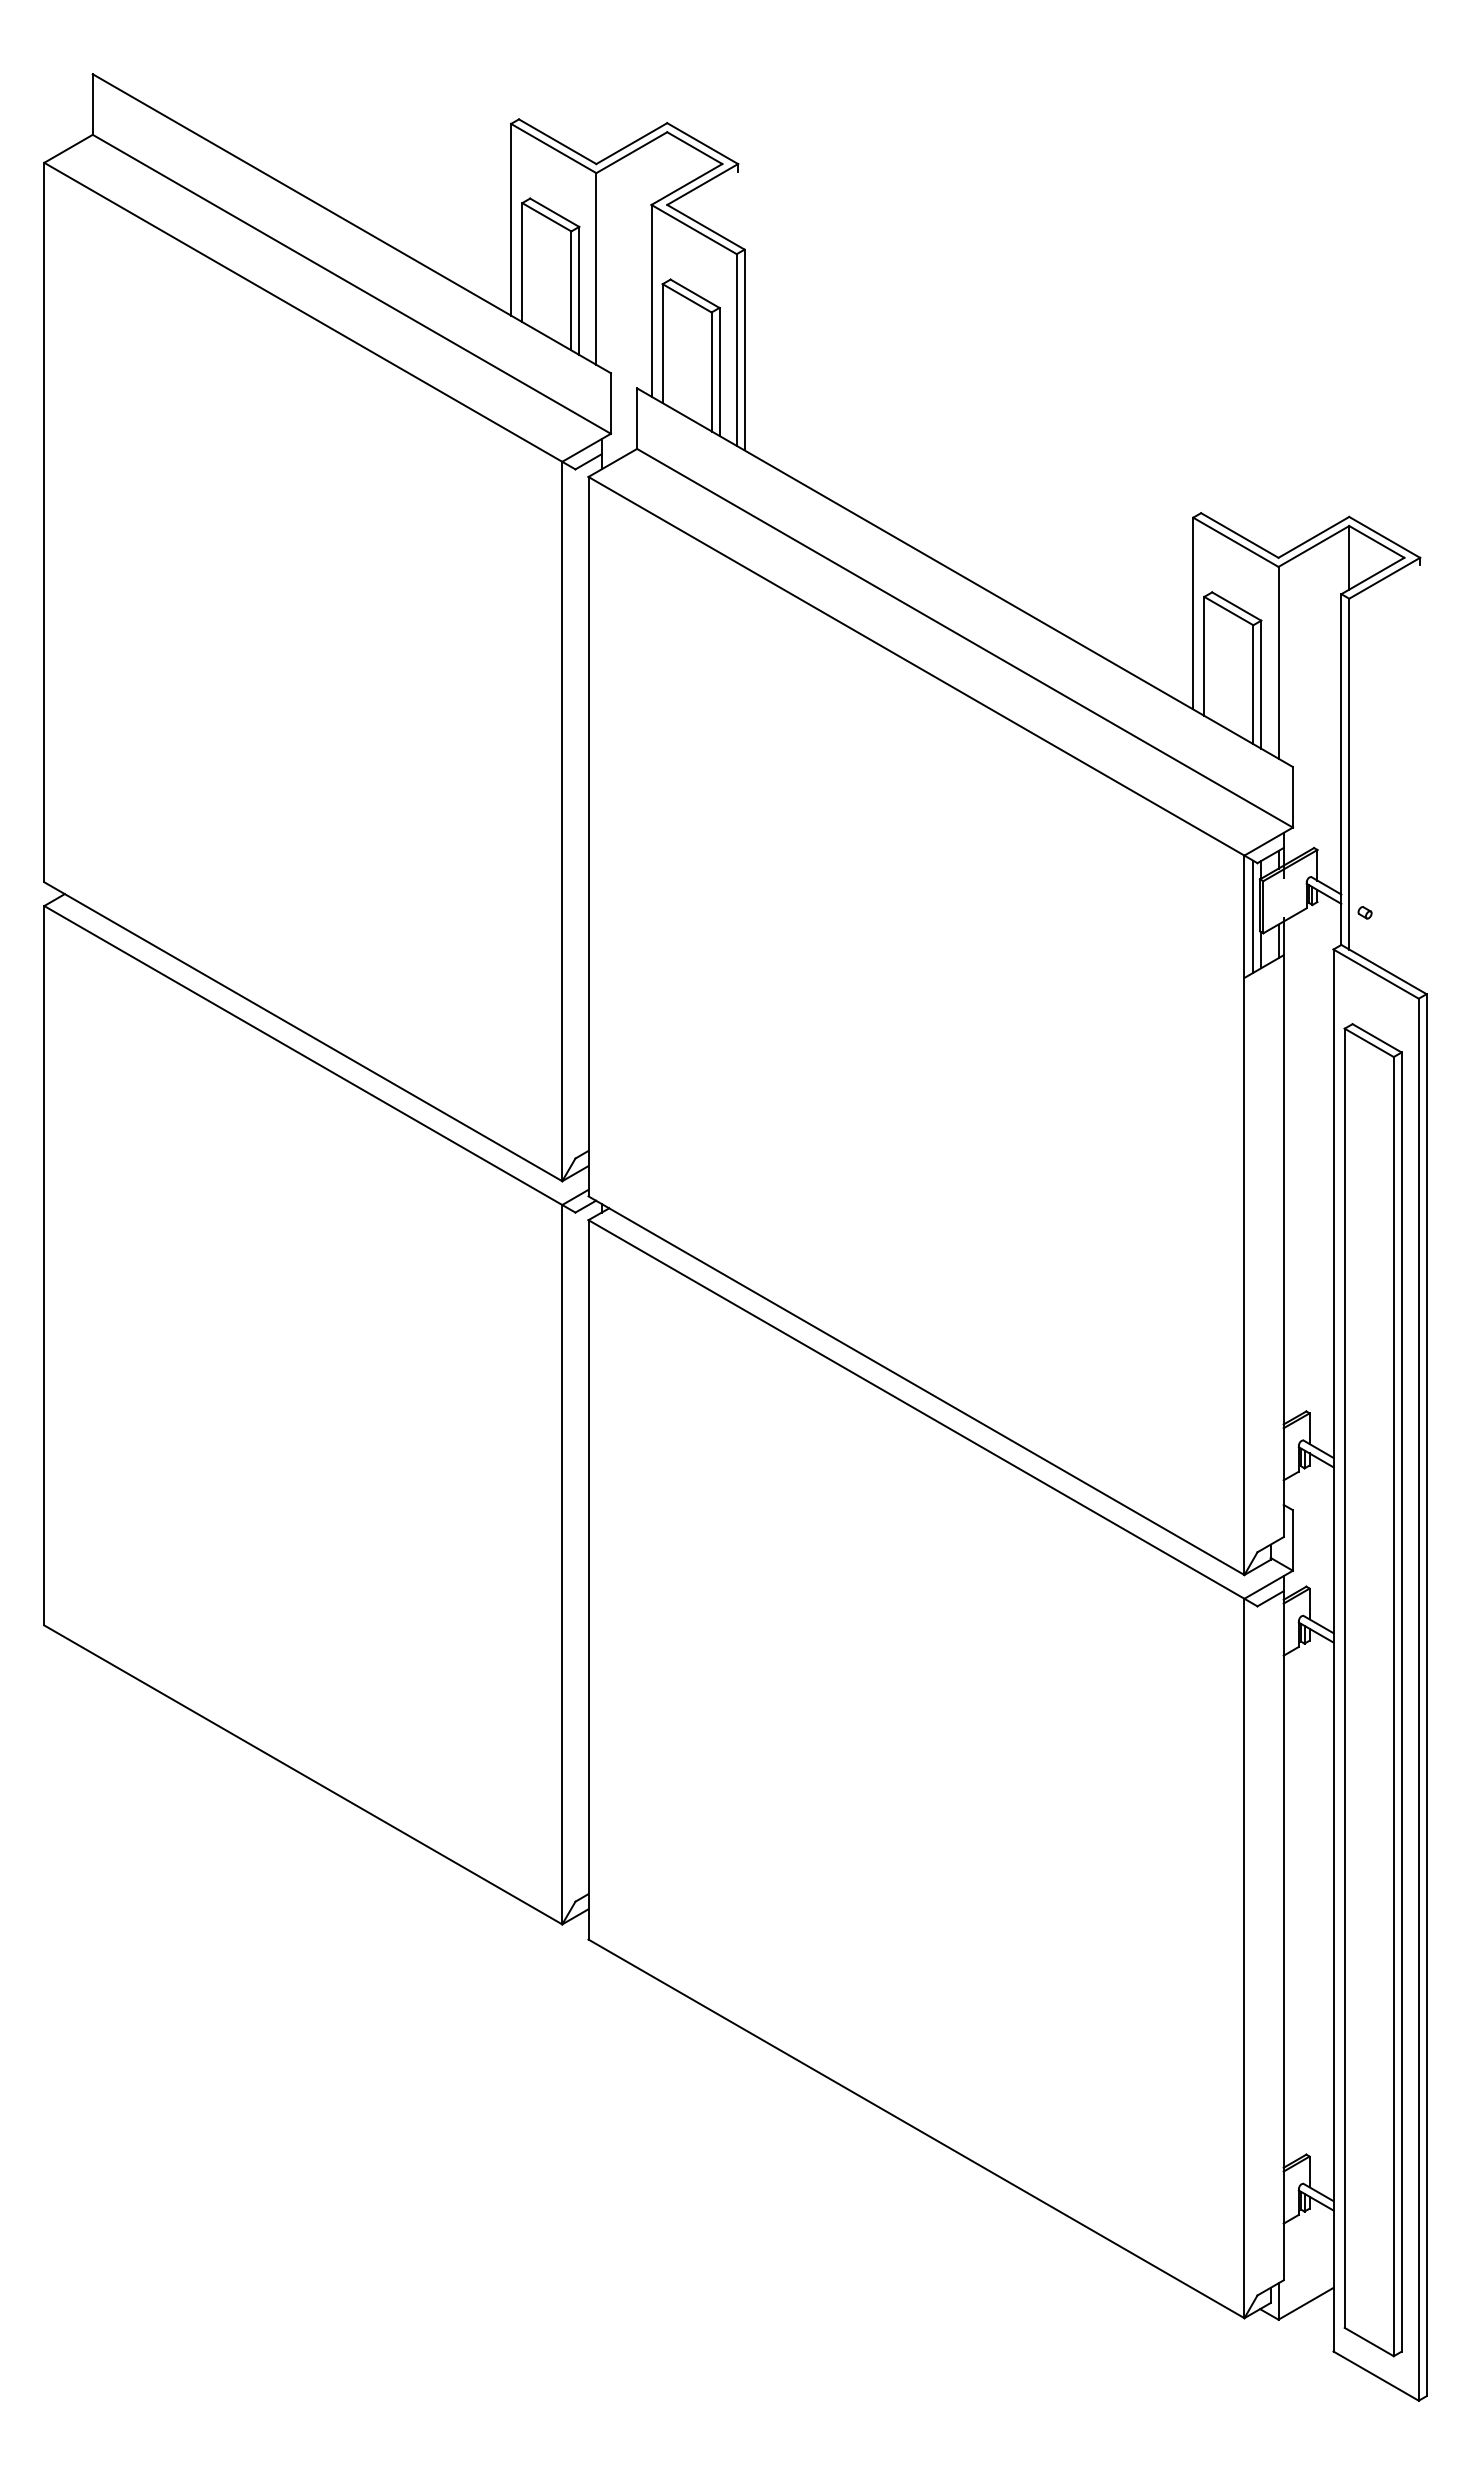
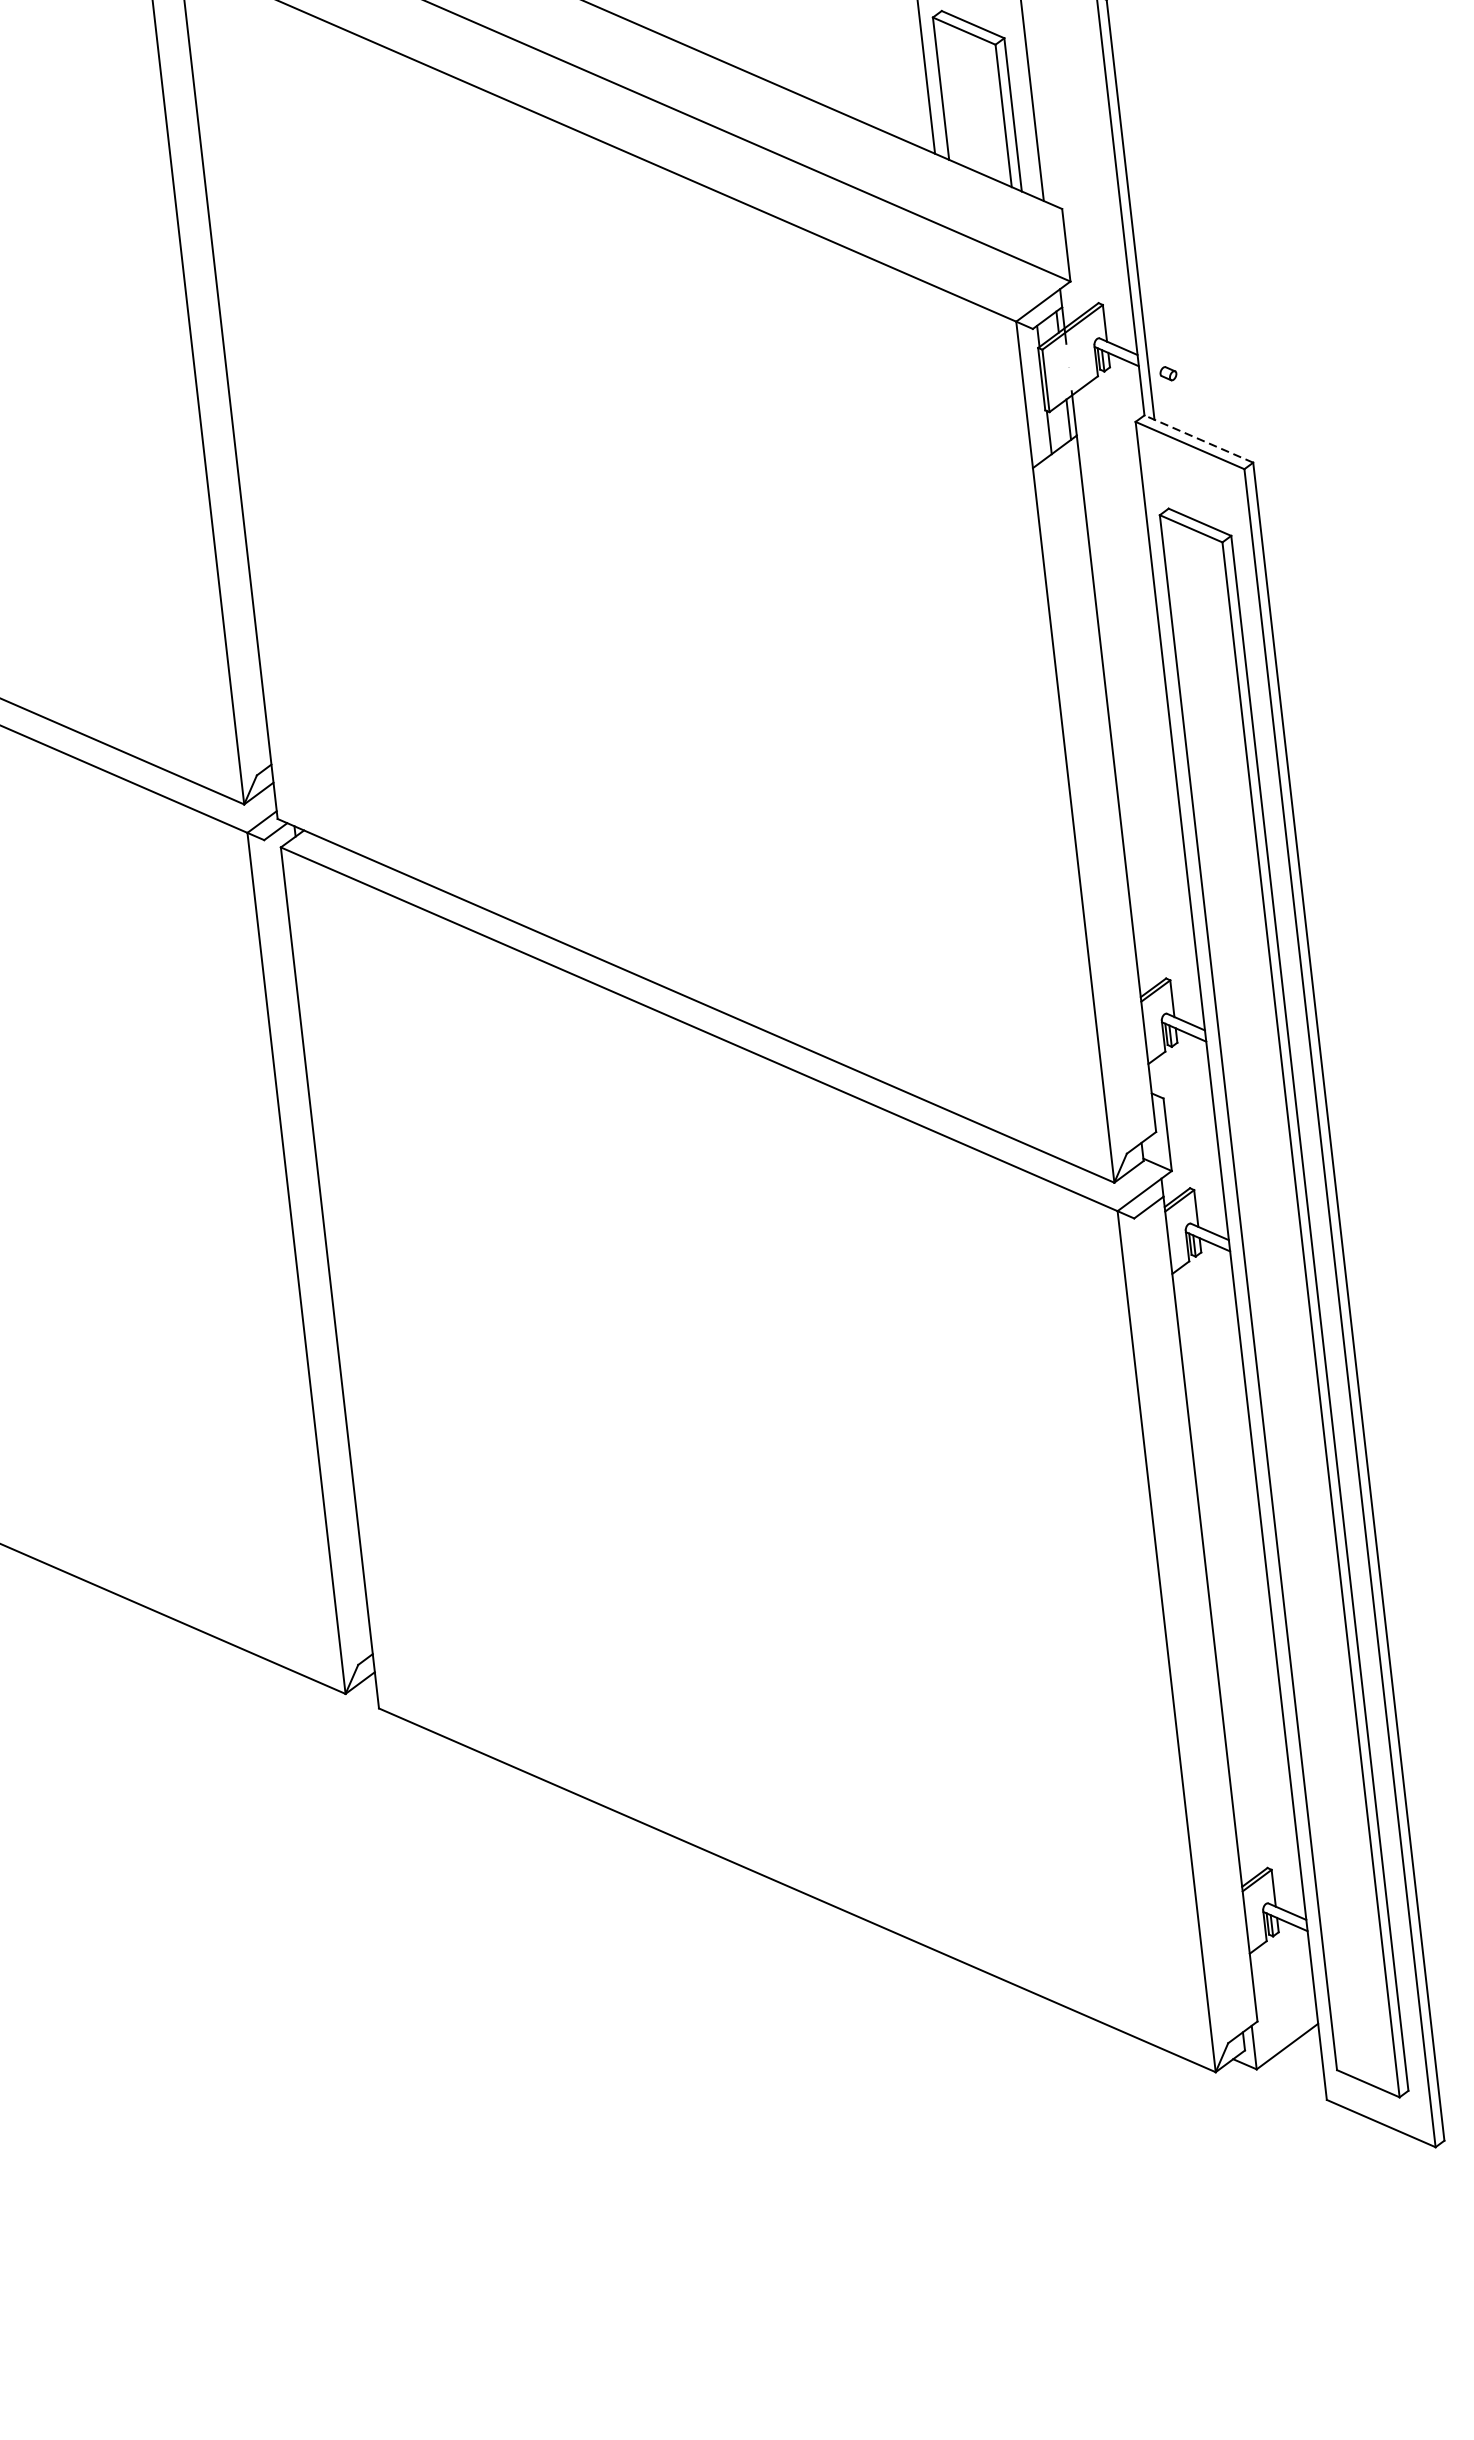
line: (1253, 916) -> (1035, 393), removed
line: (1383, 969) -> (1198, 439), solid -> dashed

